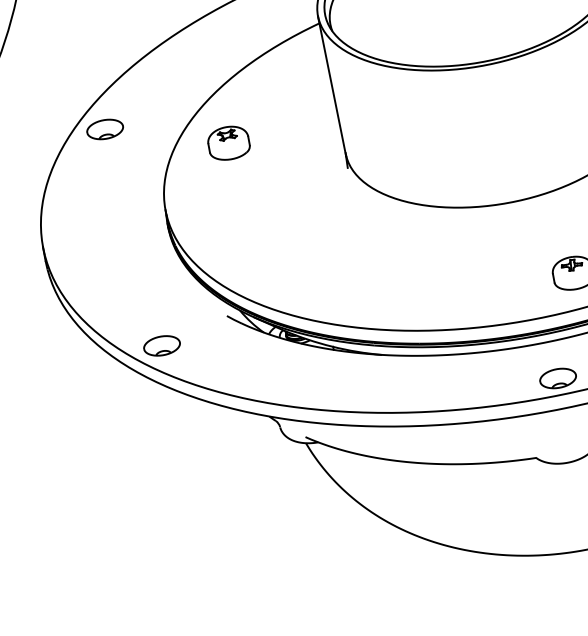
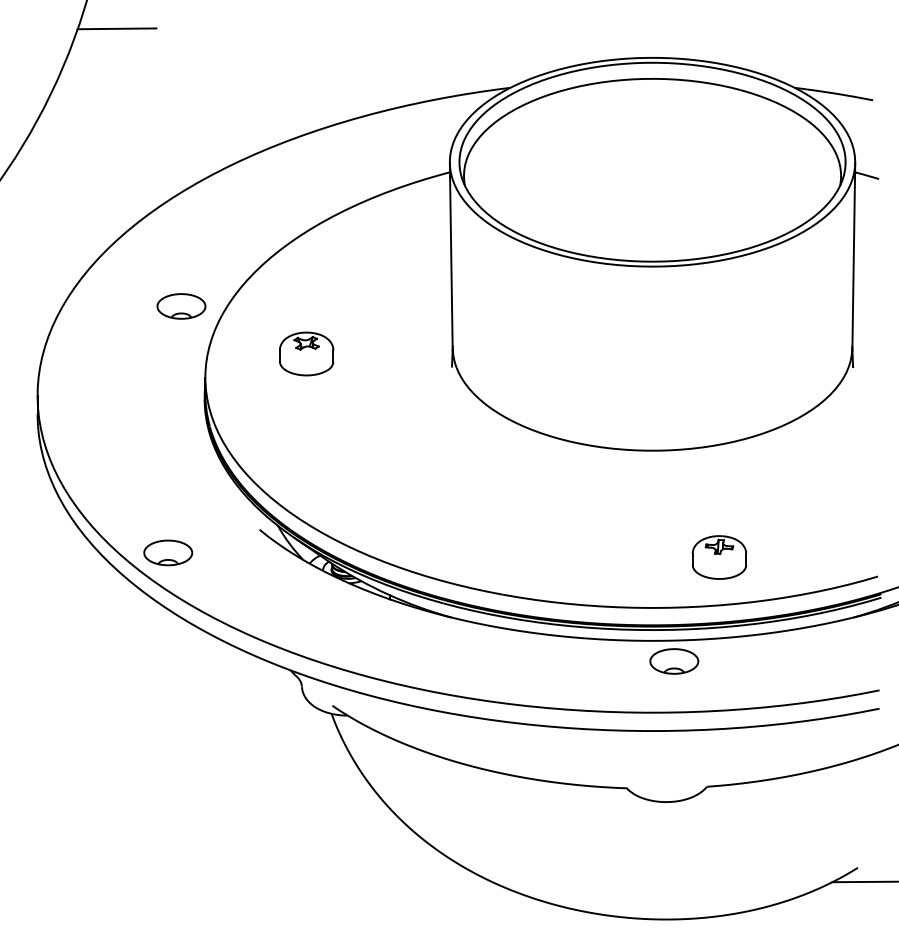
part: (105, 129) -> (181, 306), moved
part: (228, 142) -> (306, 353), moved
part: (558, 378) -> (674, 661), moved

